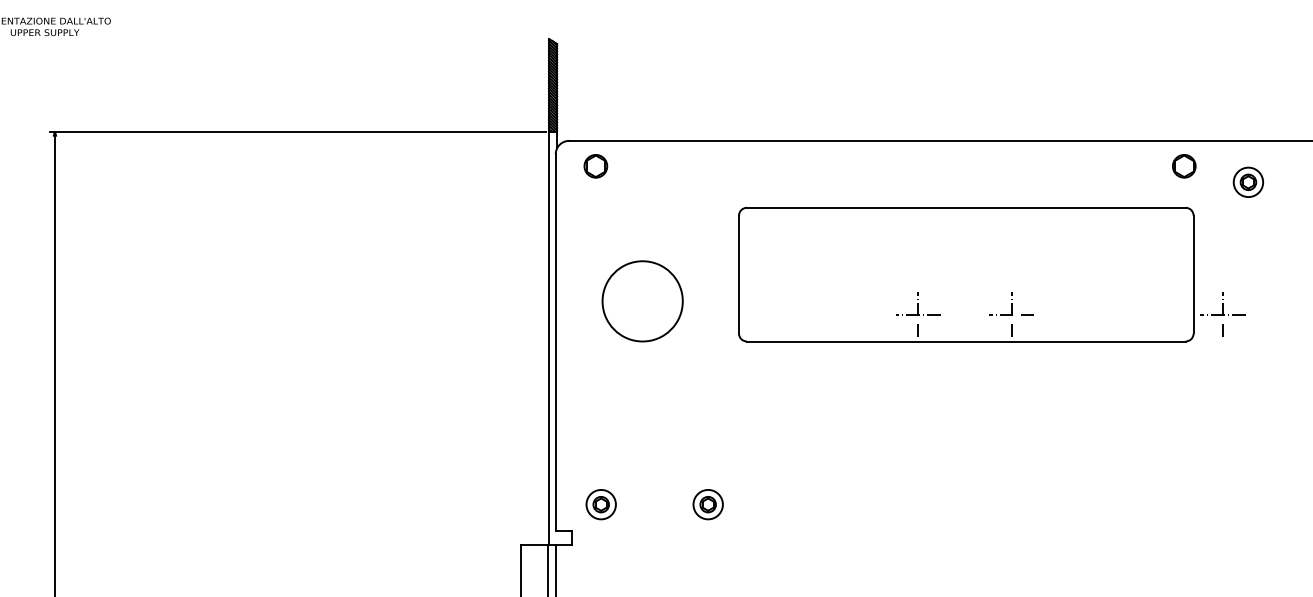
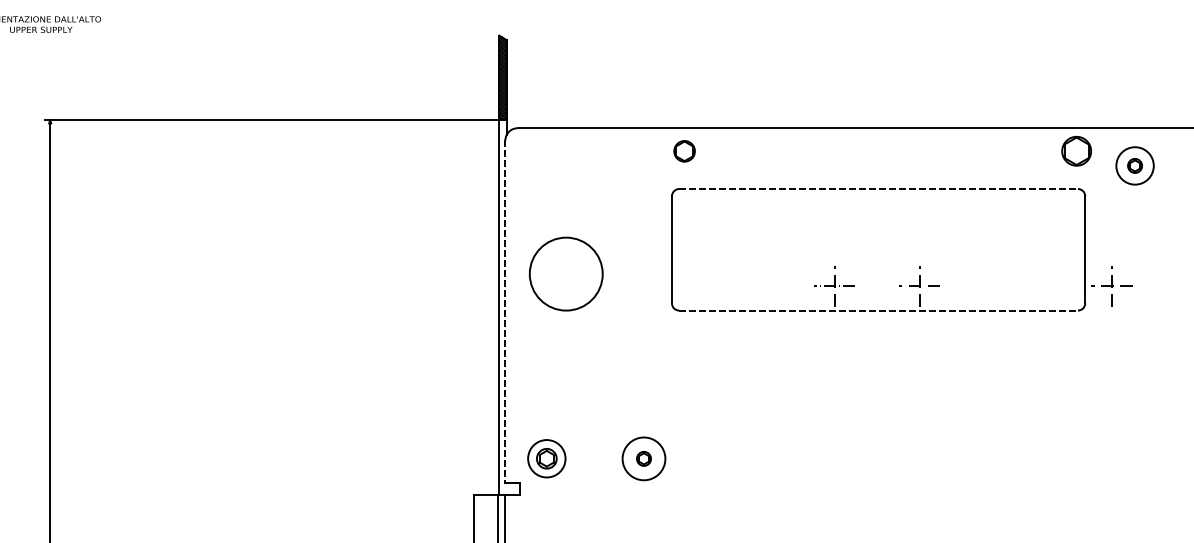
part: (595, 166) -> (684, 151), moved
part: (1184, 166) -> (1076, 151), size x1.4
circle: (1248, 182) -> (1135, 166), size x1.4
line: (966, 207) -> (878, 188), solid -> dashed
circle: (642, 301) -> (566, 274), moved
line: (966, 341) -> (878, 310), solid -> dashed
line: (555, 342) -> (505, 311), solid -> dashed
part: (600, 504) -> (546, 458), size x1.4
circle: (707, 504) -> (643, 458), size x1.6

